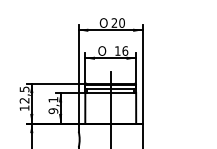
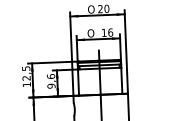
text: (53, 99) -> (51, 76), 9,1 -> 9,6

